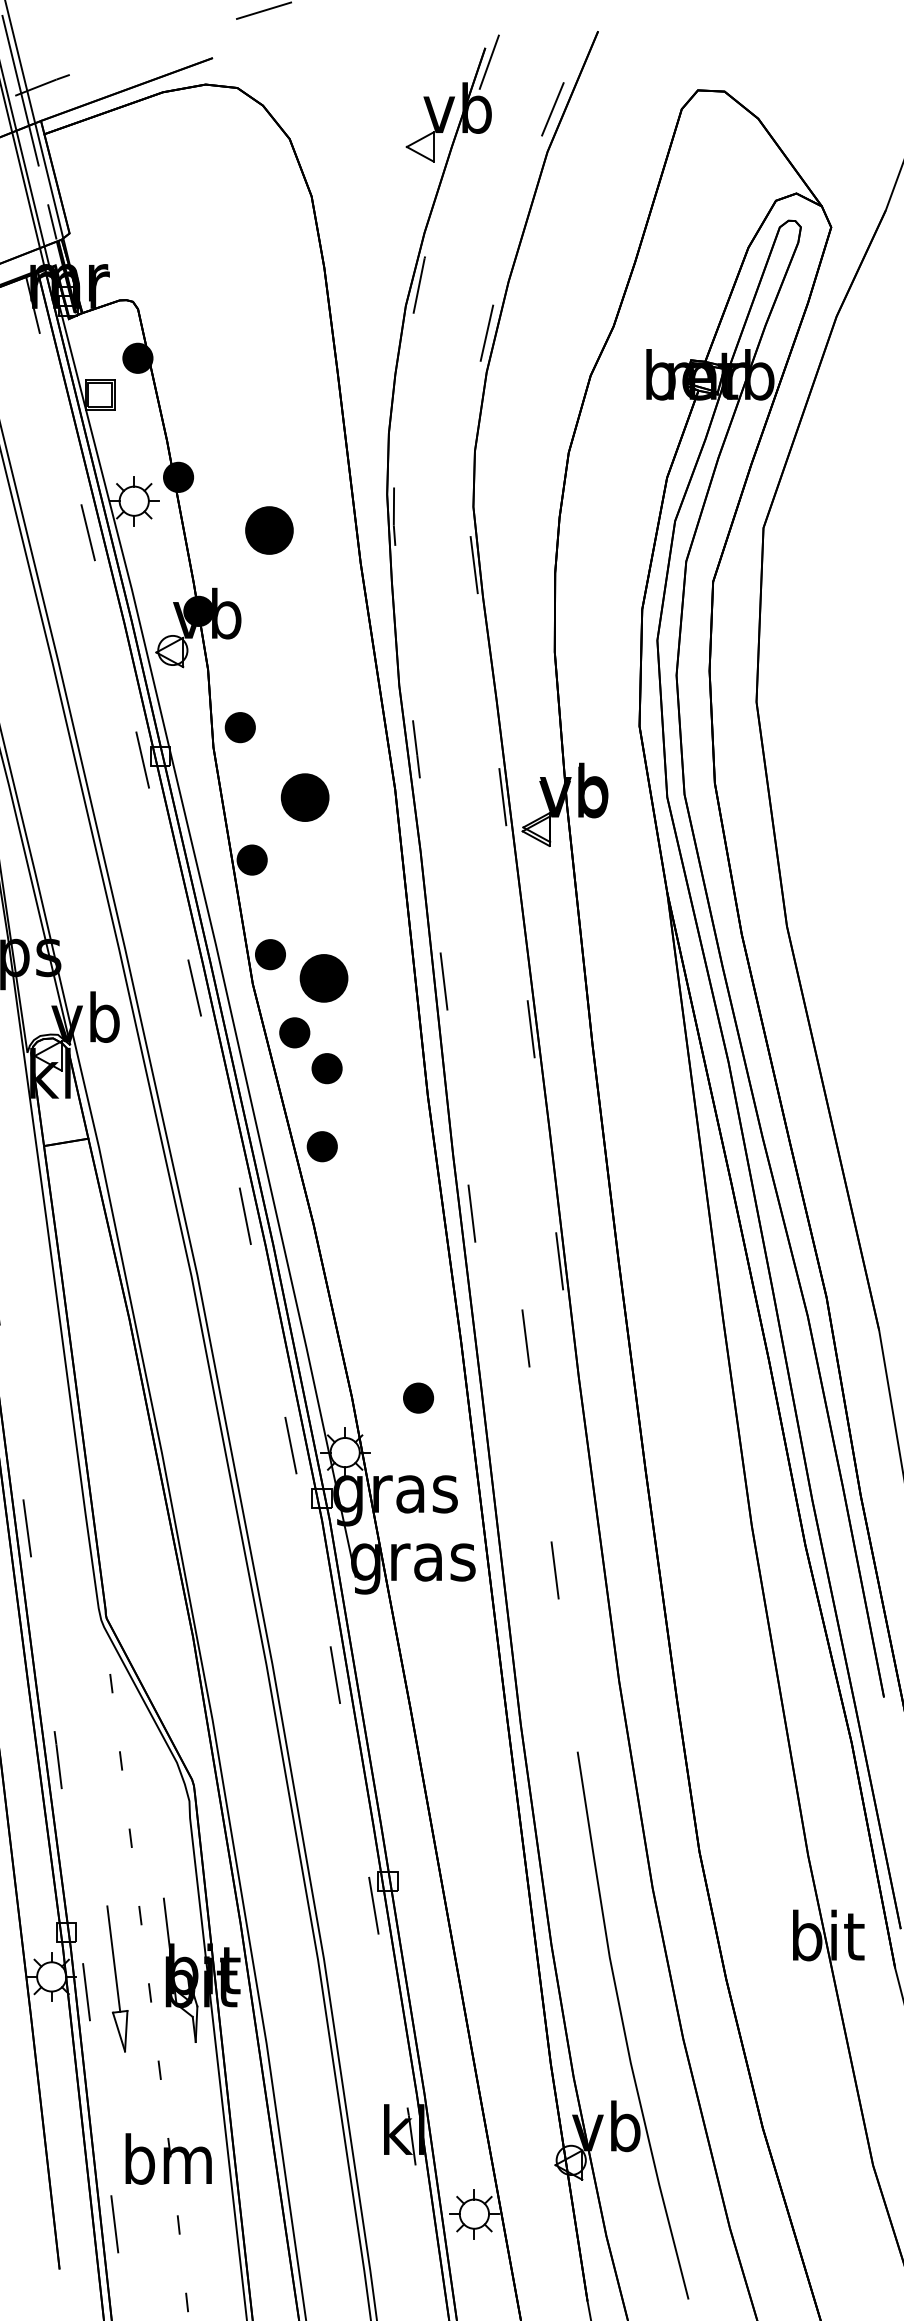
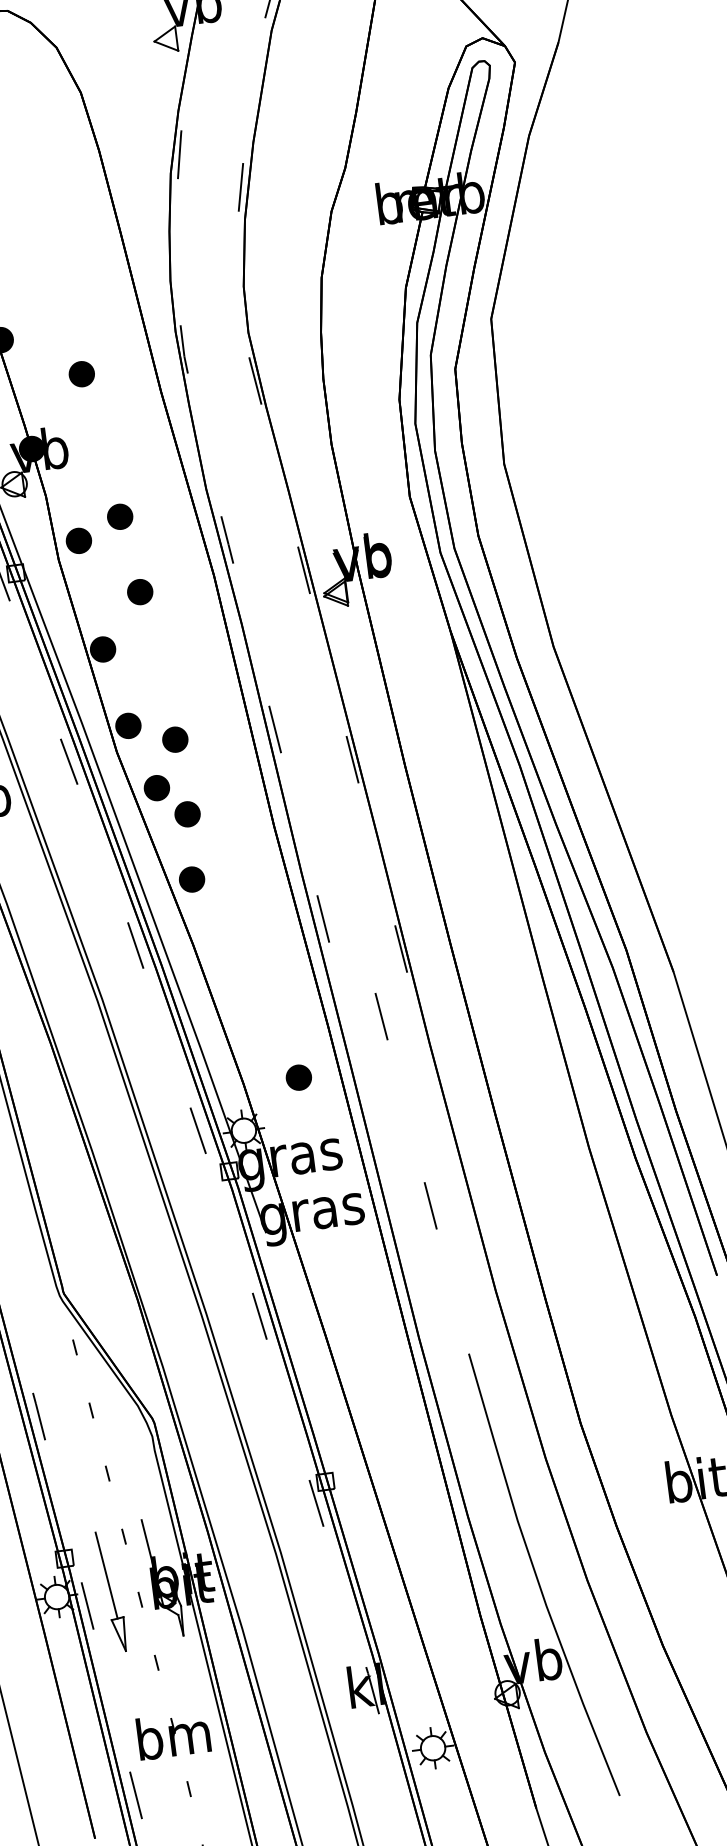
part: (269, 529) -> (81, 373), size x0.62
part: (292, 704) -> (119, 516), added
part: (304, 797) -> (139, 591), size x0.62
part: (323, 977) -> (174, 739), size x0.62

